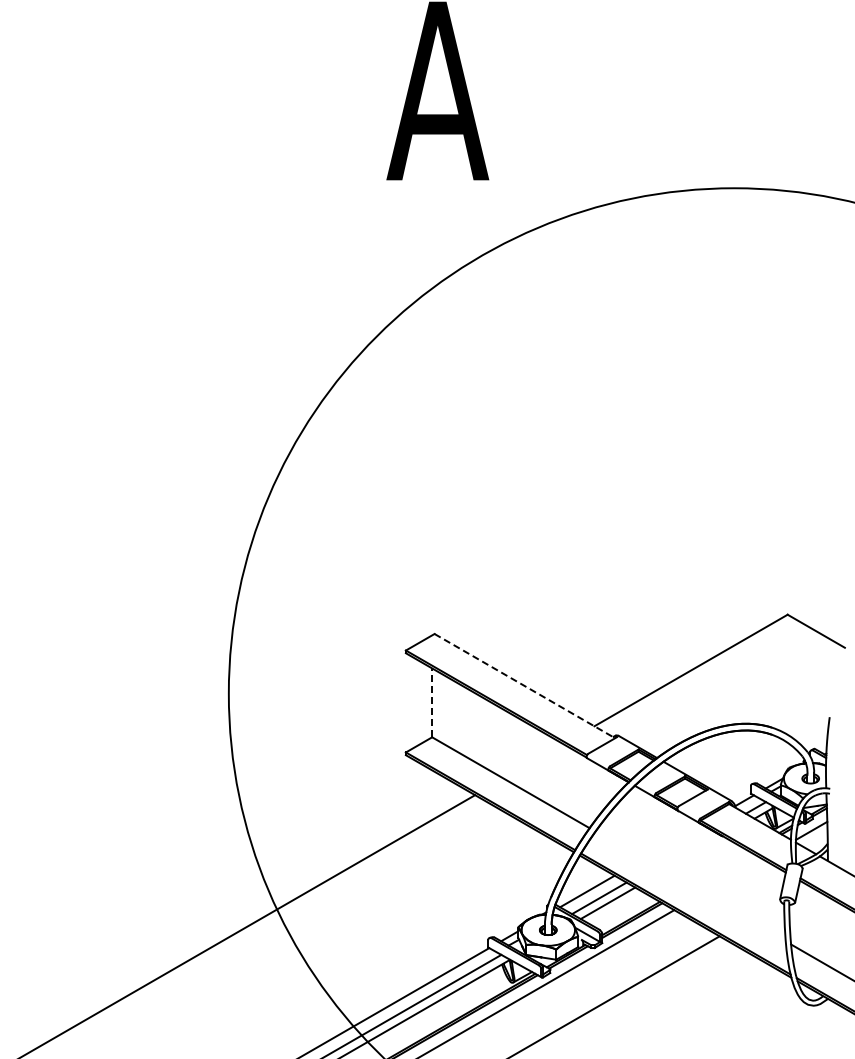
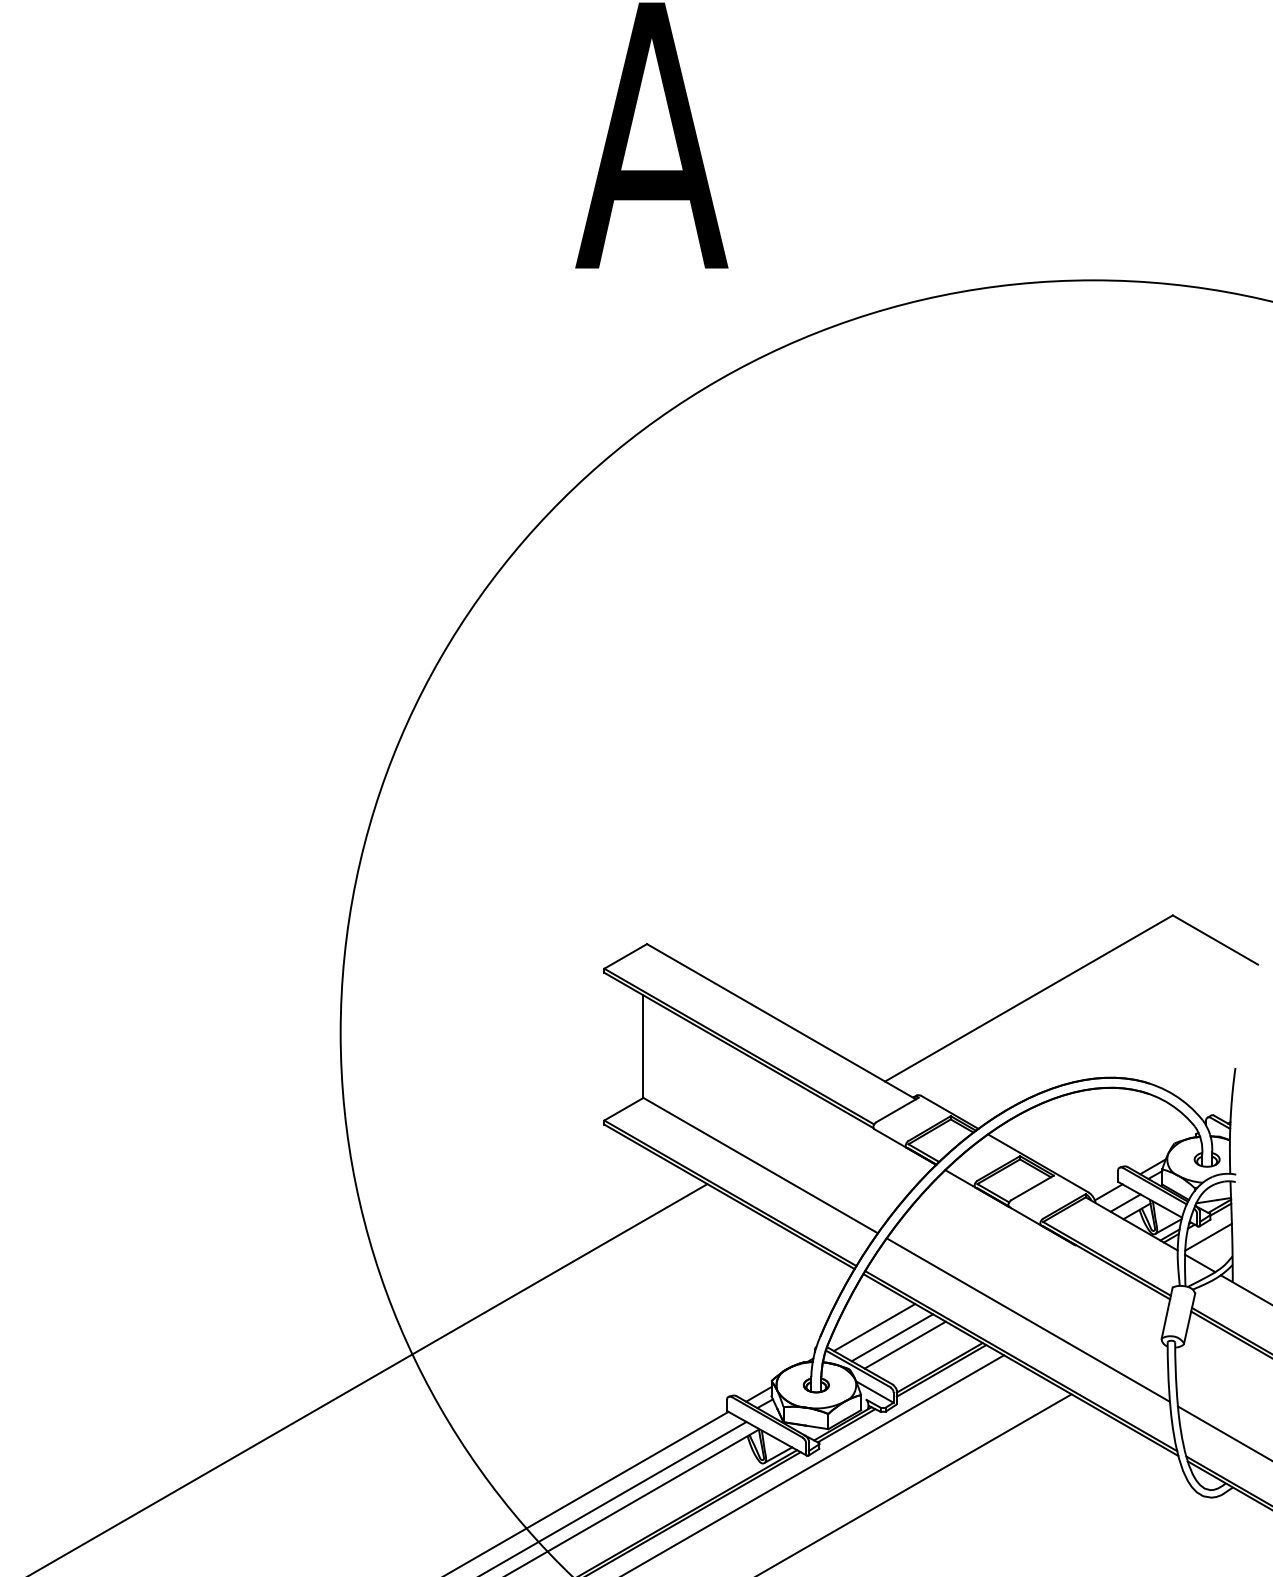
line: (525, 686) -> (782, 1022), dashed -> solid
line: (432, 702) -> (643, 1046), dashed -> solid
line: (690, 886) -> (1028, 1320), added

